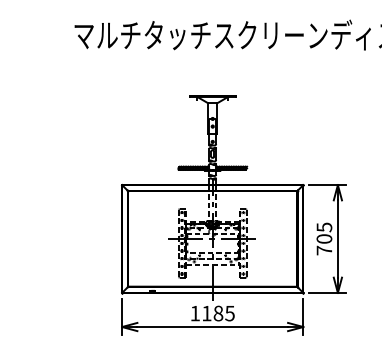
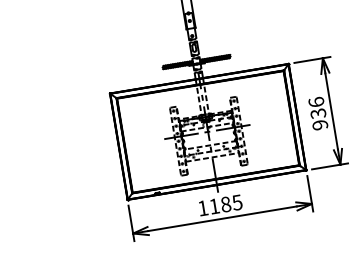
text: (324, 238) -> (318, 113), 705 -> 936

